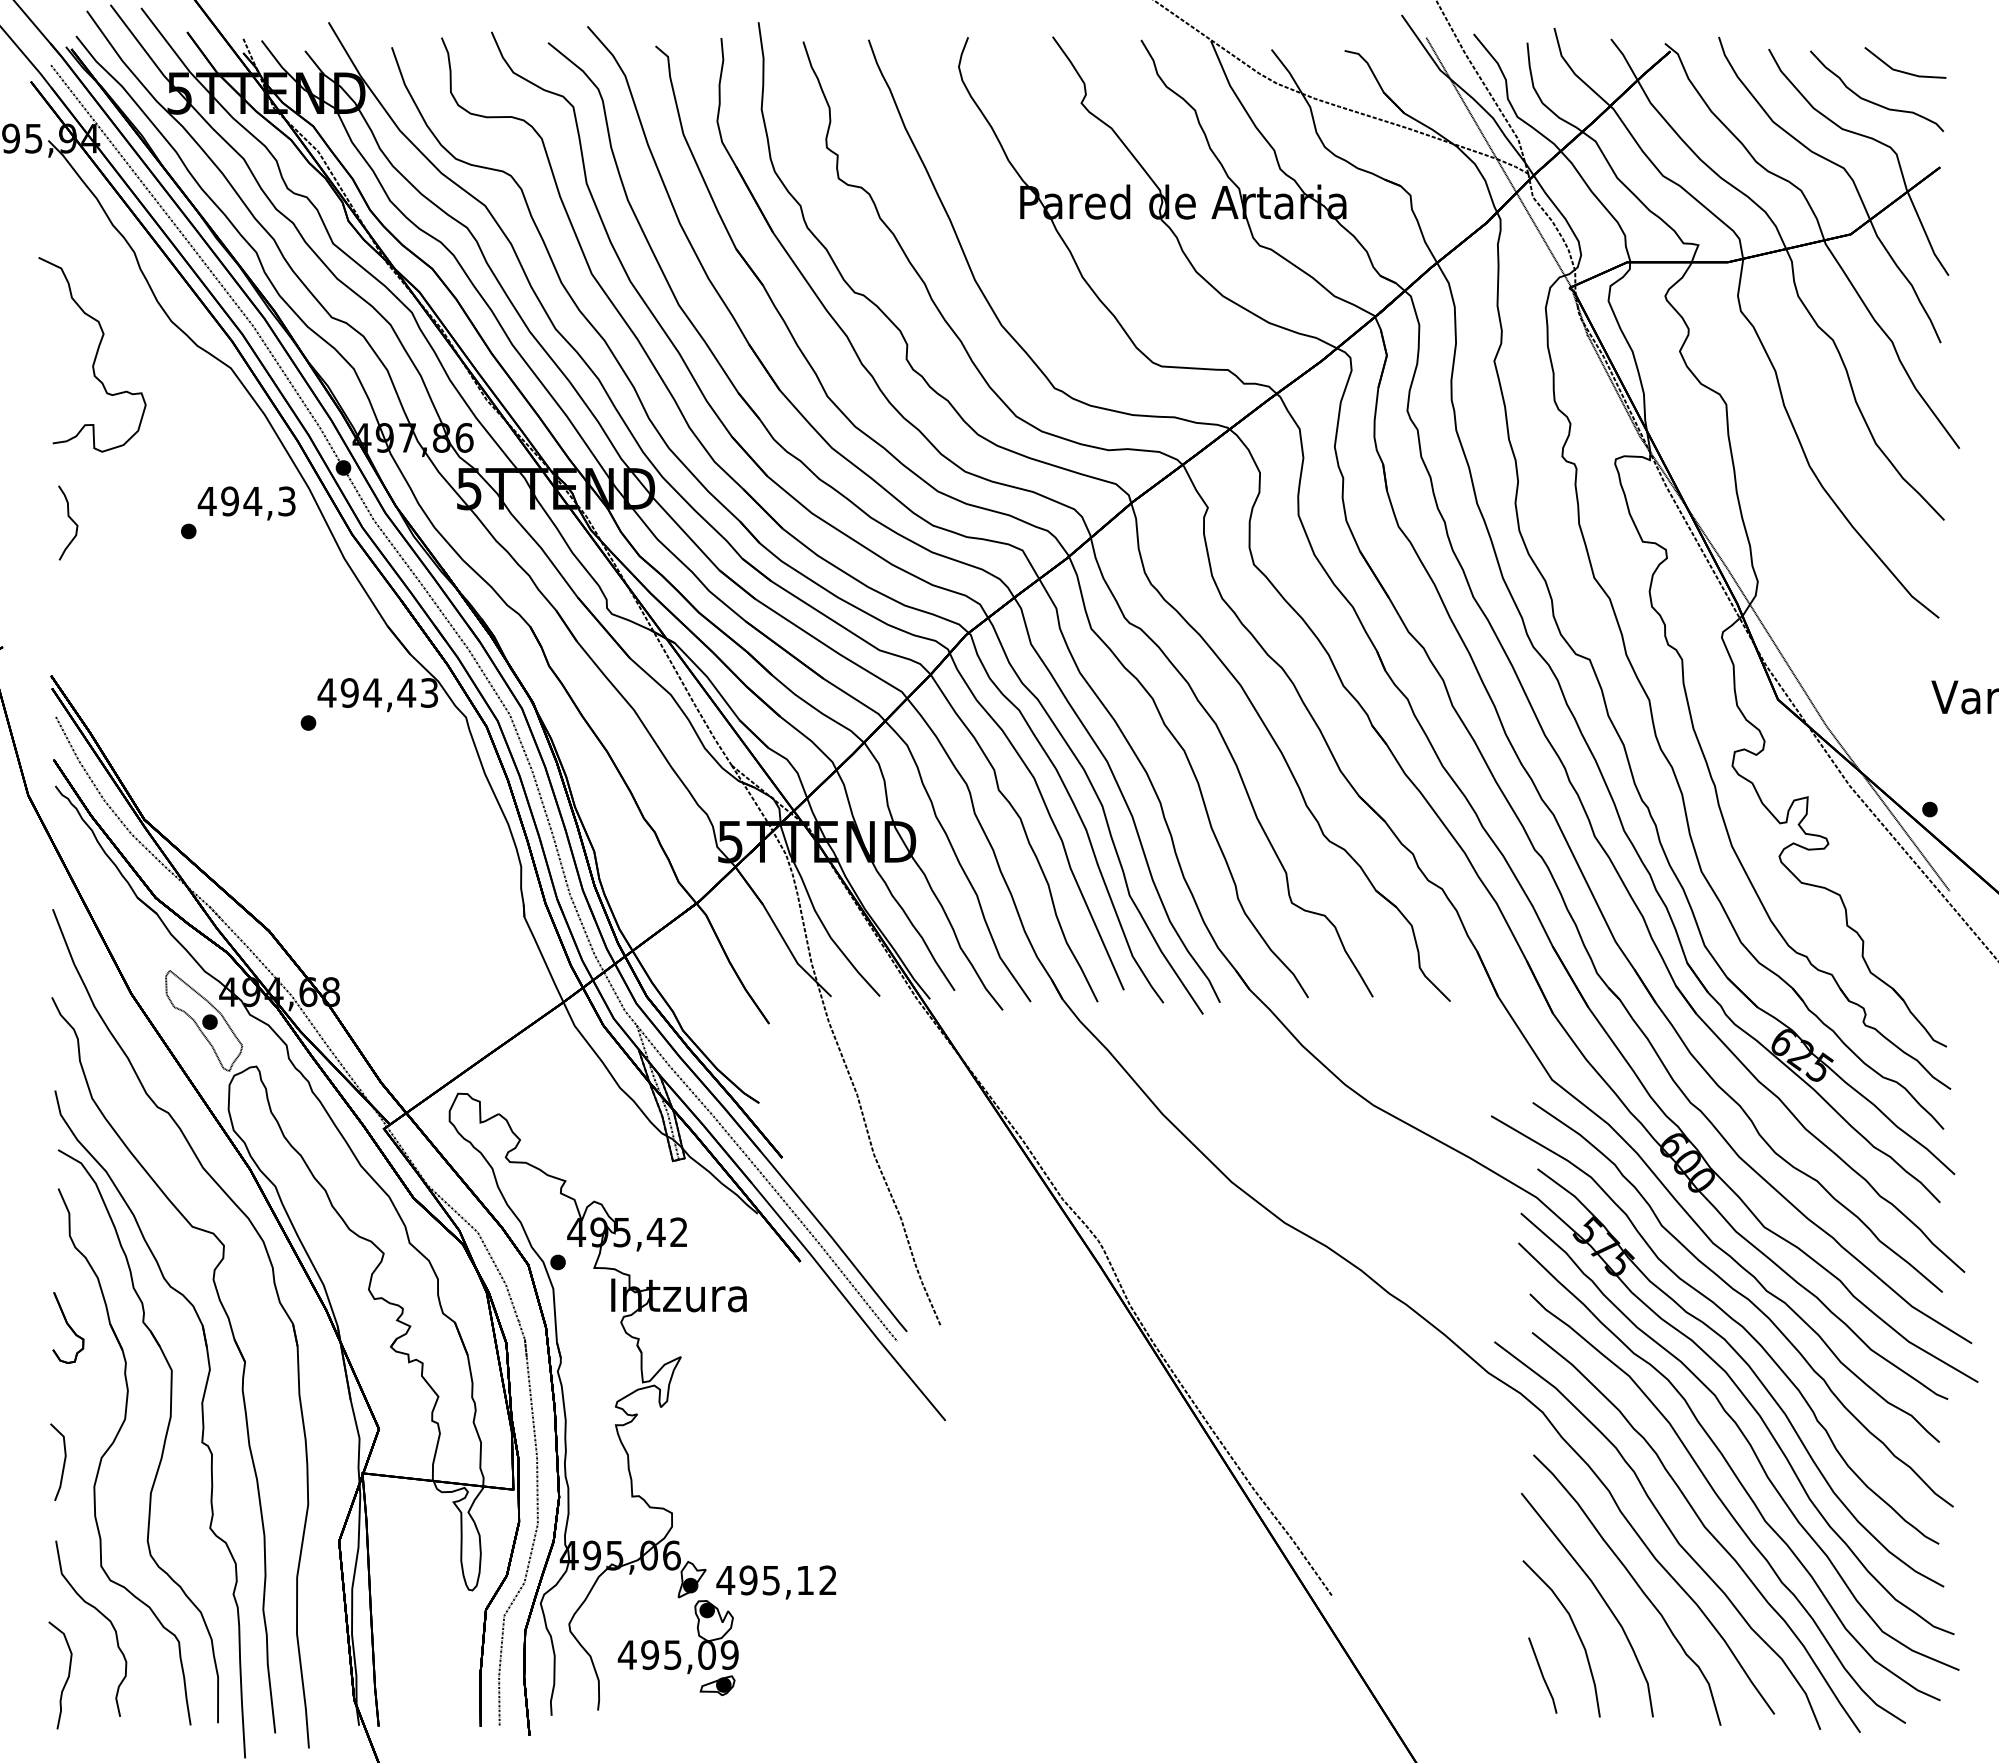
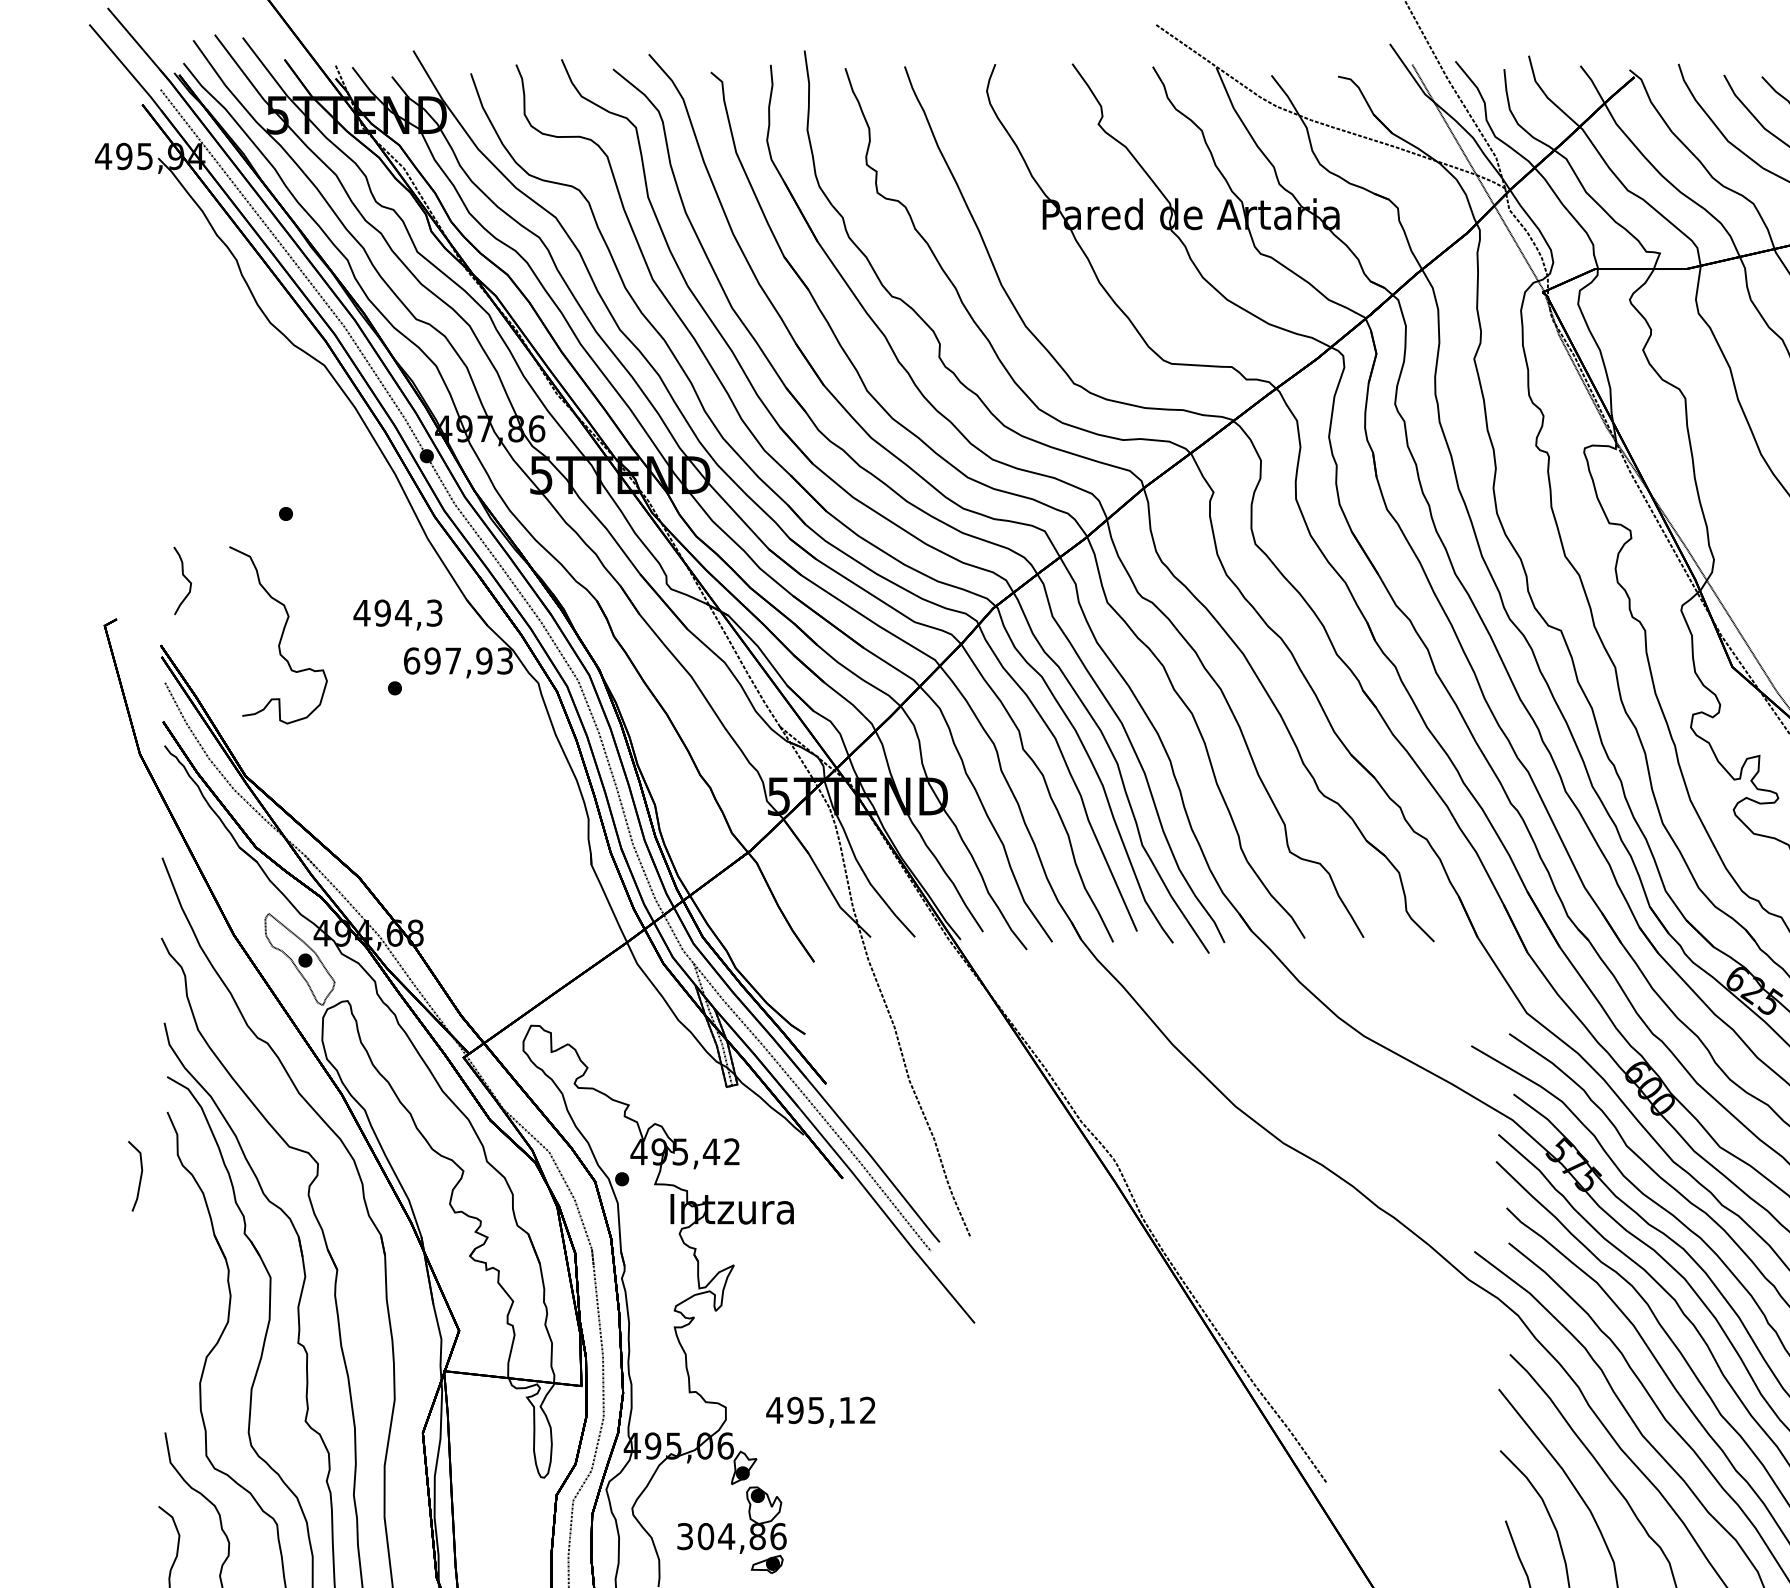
curve: (95, 354) -> (281, 635), moved
text: (246, 503) -> (397, 615), moved
curve: (70, 519) -> (184, 577), moved
text: (366, 692) -> (447, 660), 494,43 -> 697,93
part: (68, 1327) -> (176, 1238), removed
line: (63, 1461) -> (140, 1175), moved
text: (776, 1582) -> (820, 1412), moved
text: (677, 1654) -> (730, 1536), 495,09 -> 304,86

